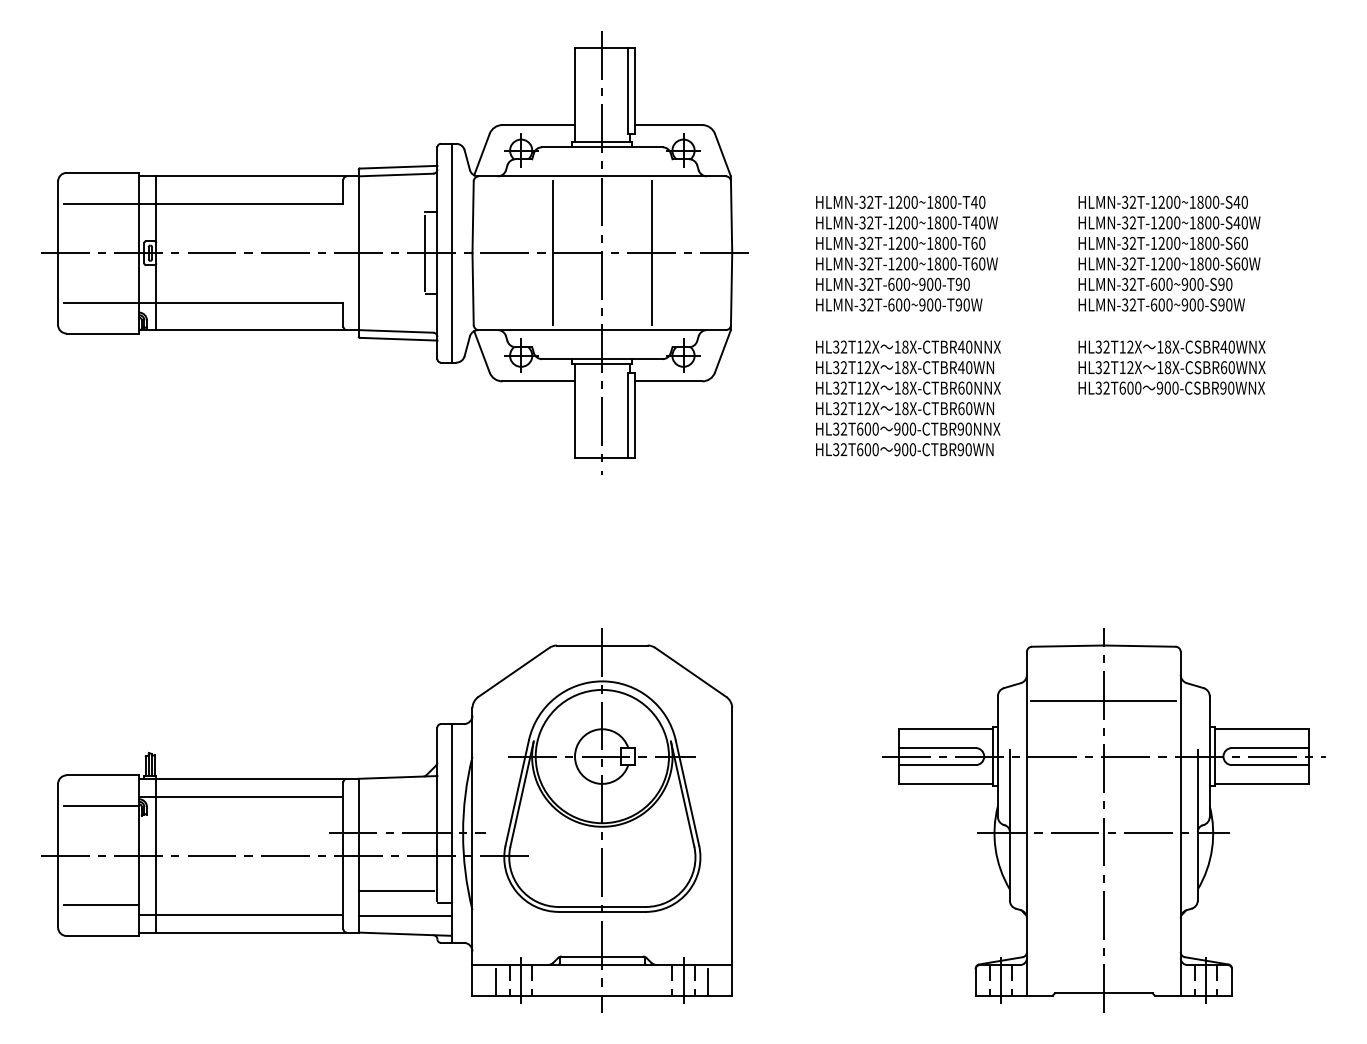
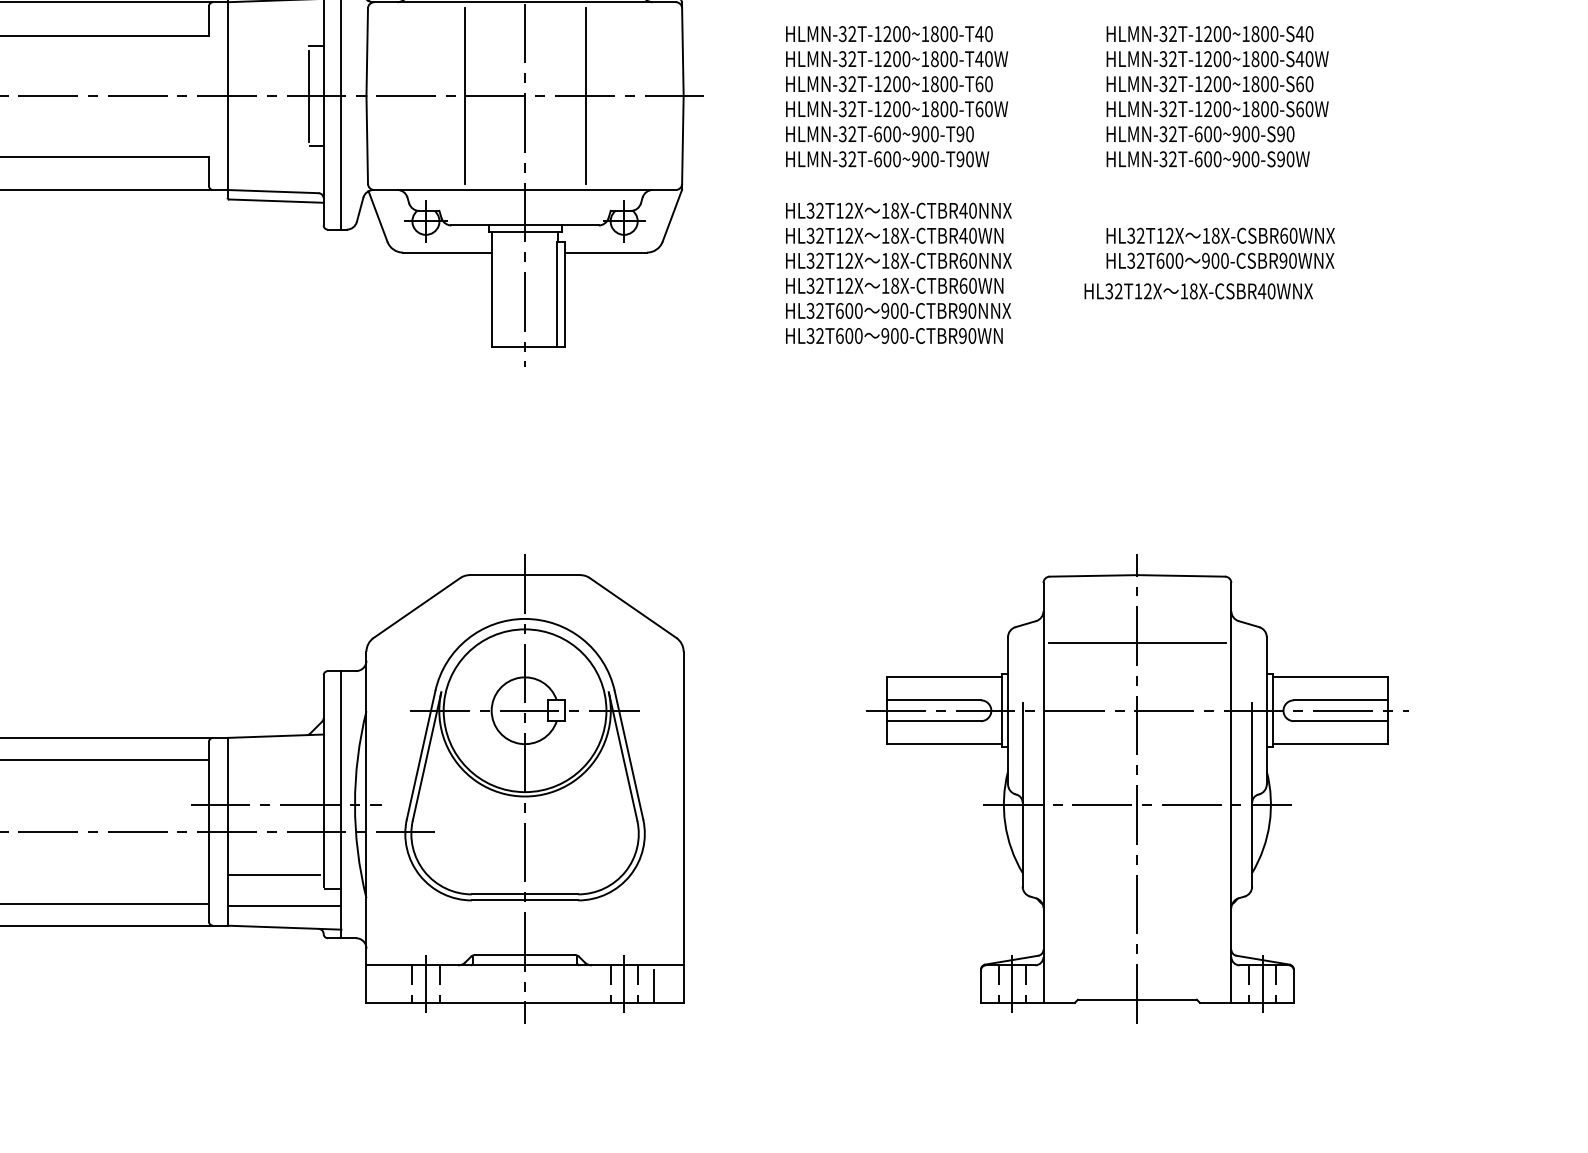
text: (1171, 346) -> (1198, 290), moved
line: (496, 981) -> (395, 985), removed

